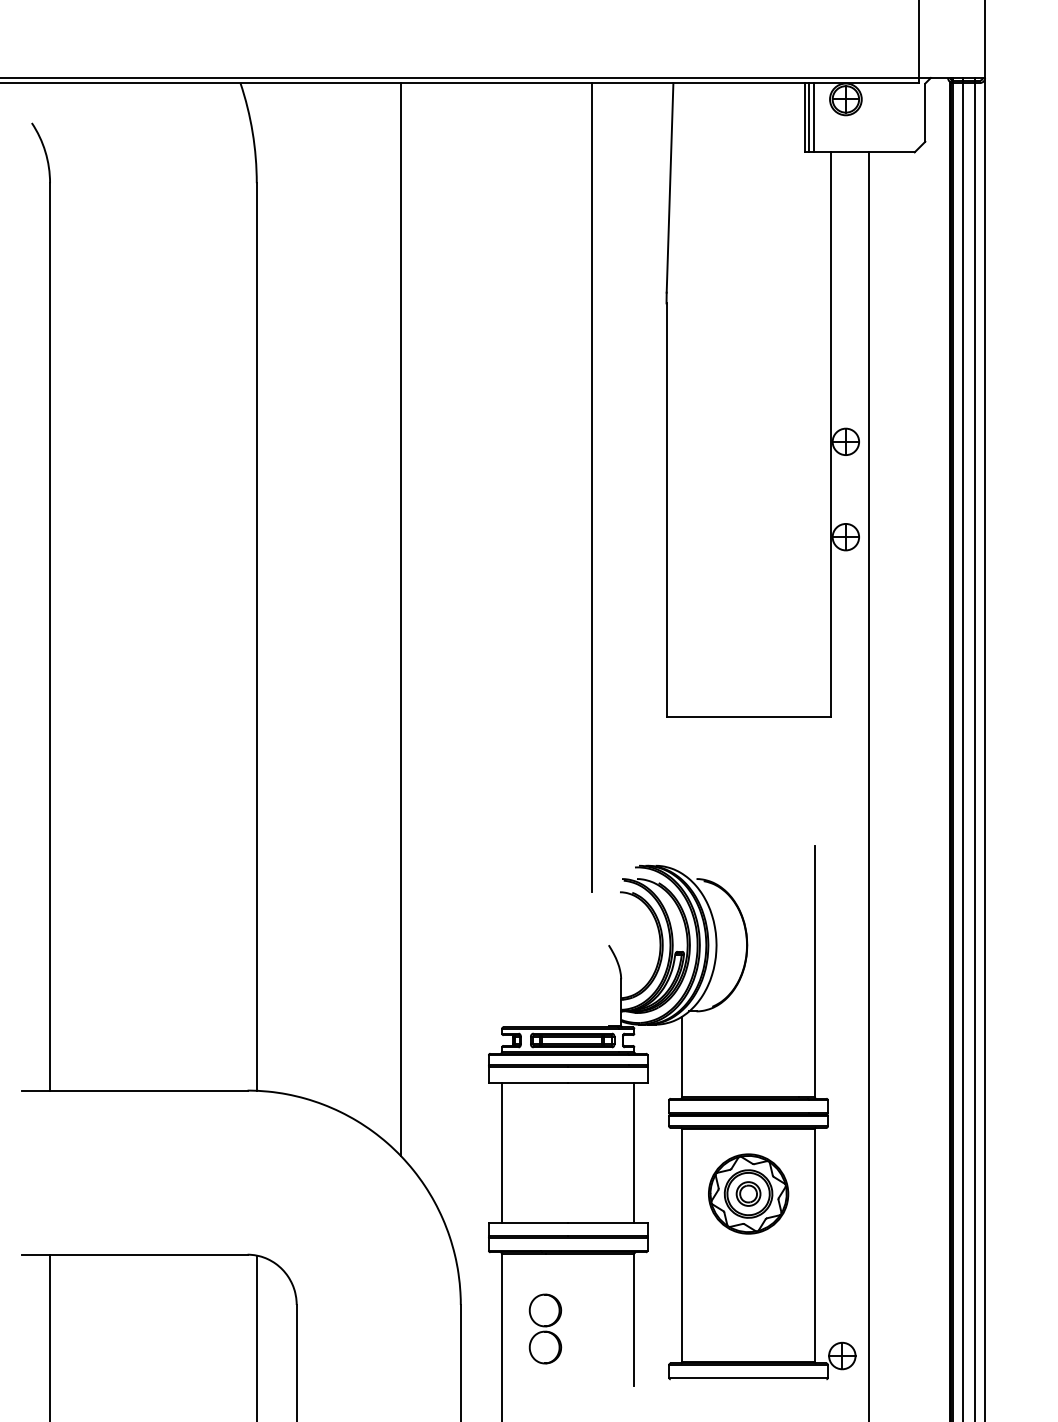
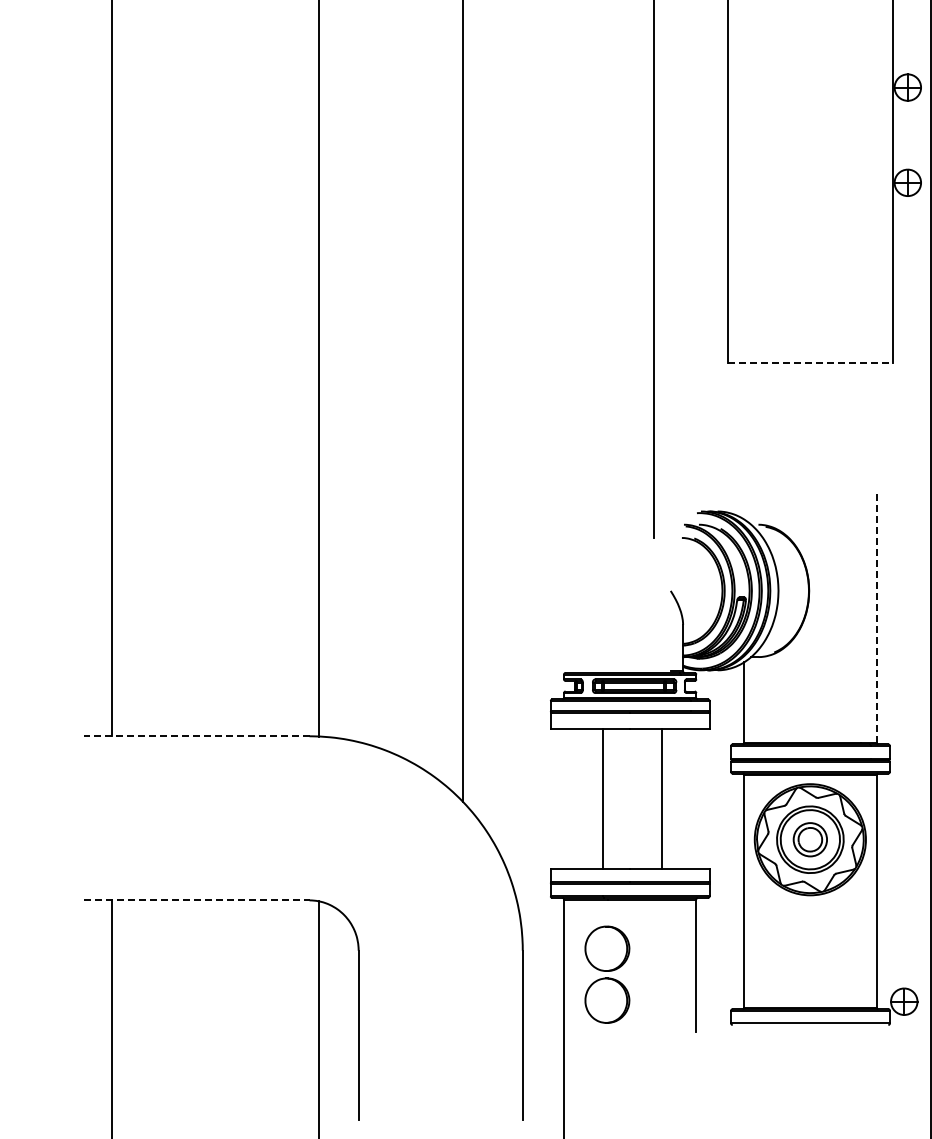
line: (749, 717) -> (811, 363), solid -> dashed
line: (814, 971) -> (876, 617), solid -> dashed
line: (134, 1090) -> (196, 736), solid -> dashed
line: (502, 1152) -> (603, 798), moved
line: (634, 1152) -> (662, 798), moved
part: (748, 1193) -> (810, 839), size x1.4
line: (134, 1254) -> (196, 900), solid -> dashed
part: (545, 1328) -> (607, 974), size x1.4

